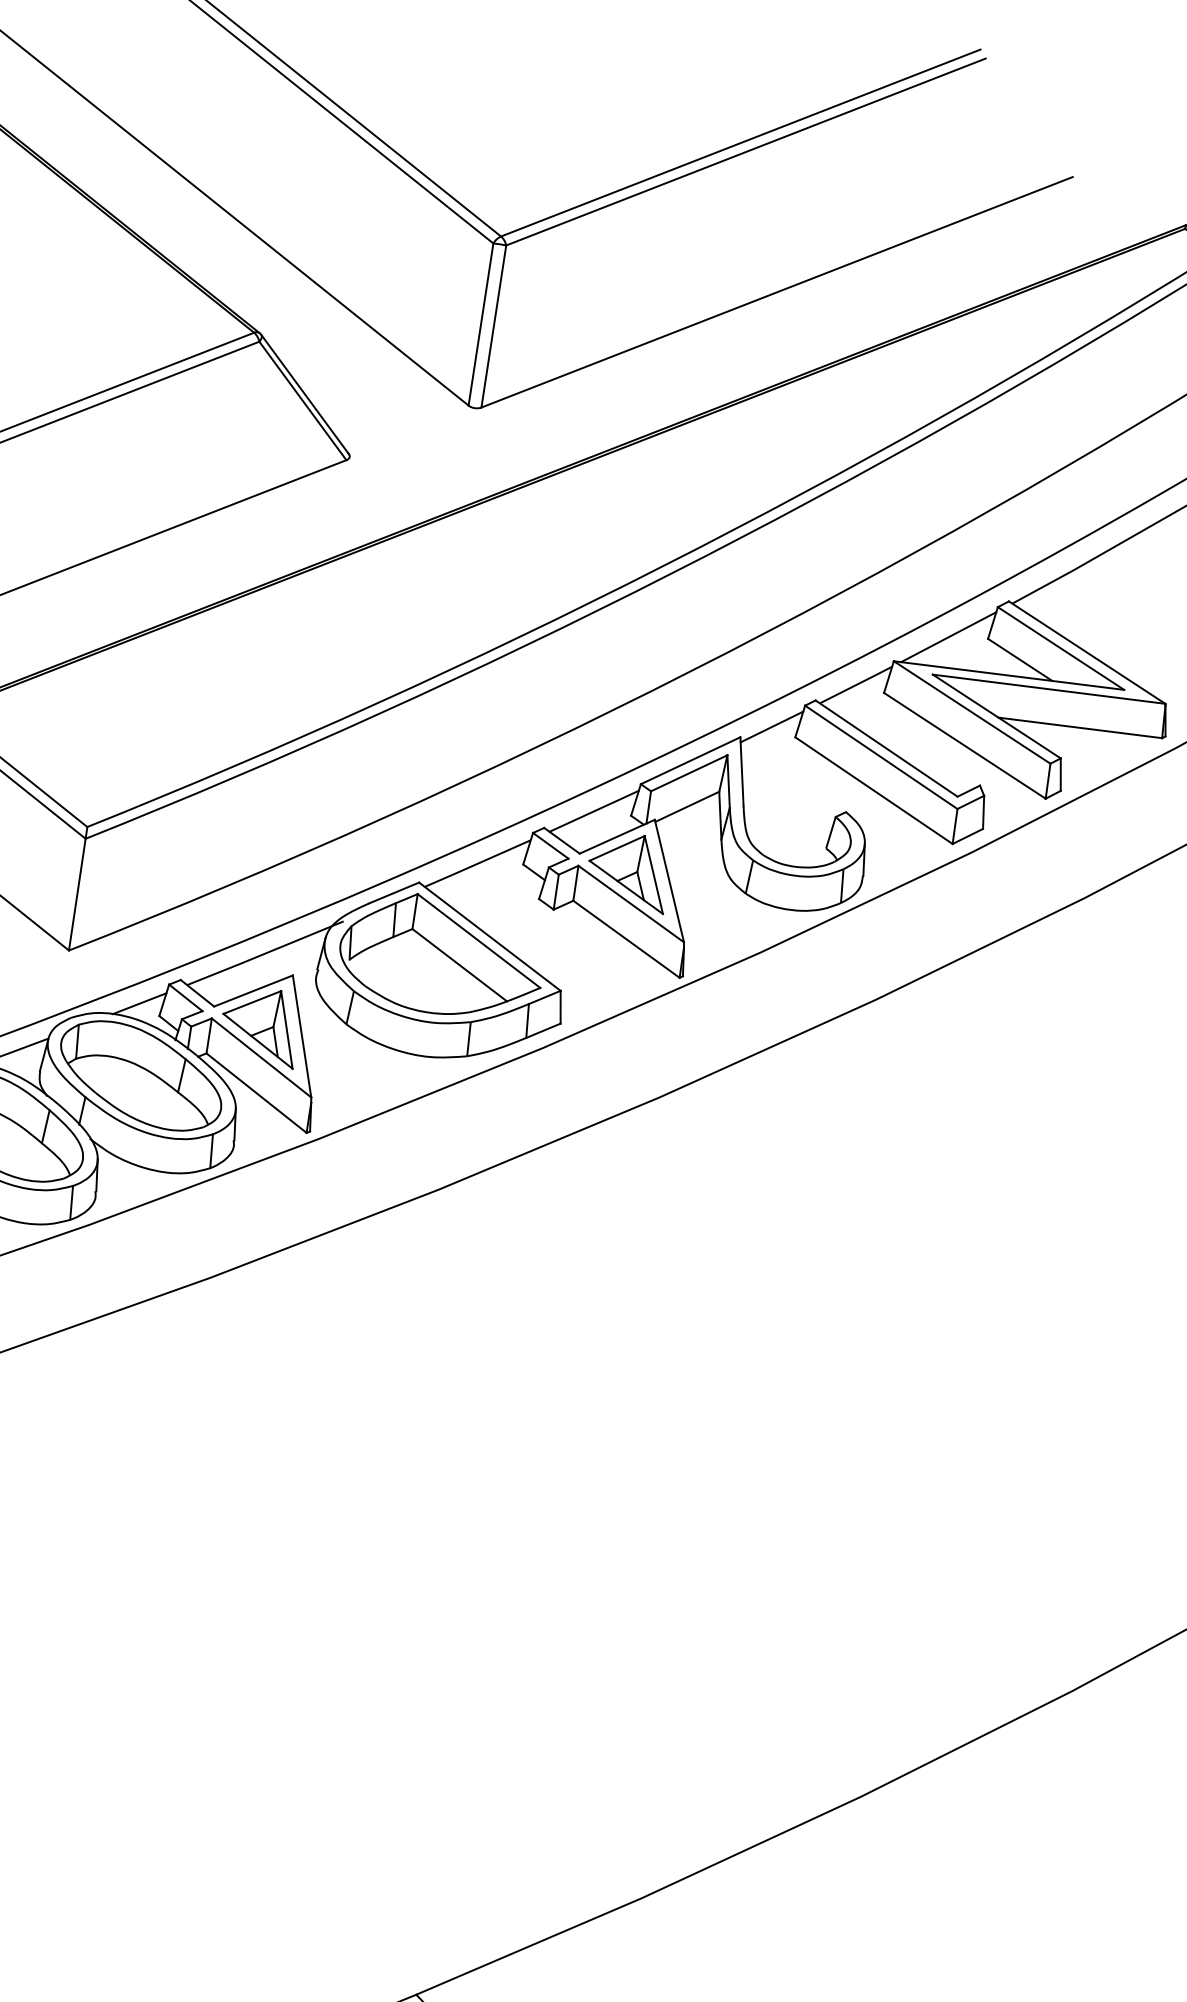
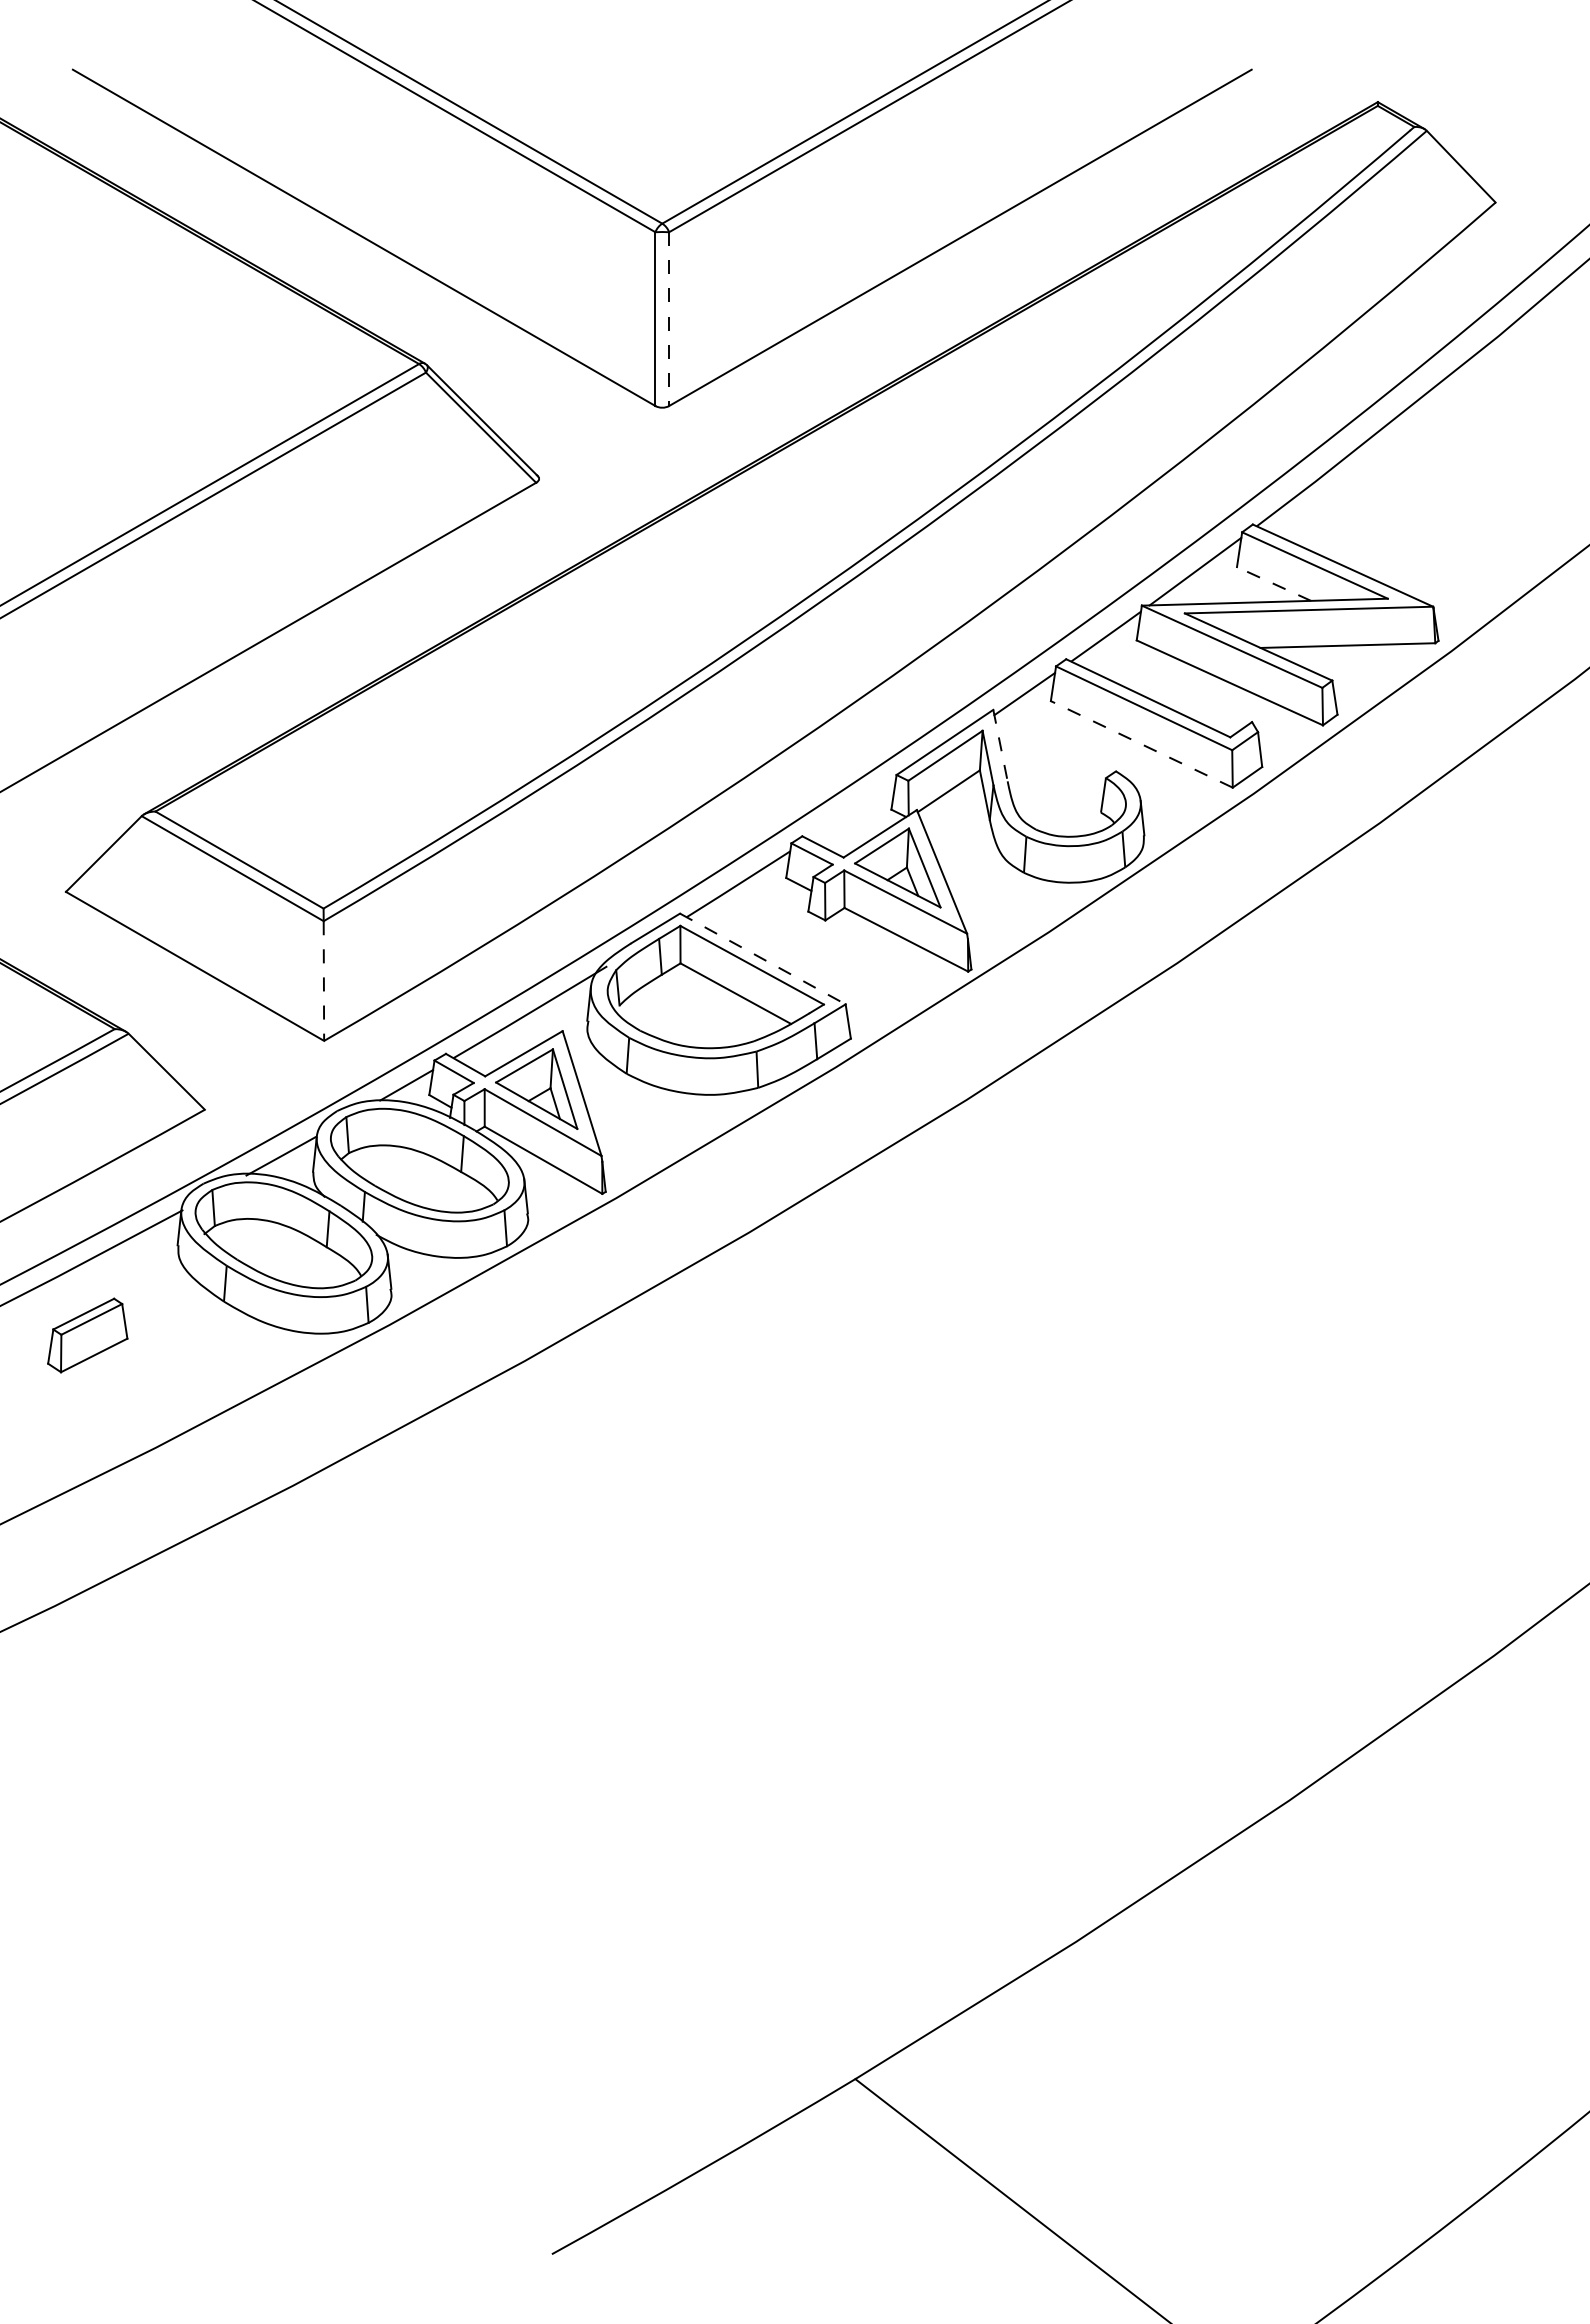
line: (494, 326) -> (669, 319), solid -> dashed
line: (1020, 660) -> (1274, 584), solid -> dashed
line: (741, 772) -> (1000, 746), solid -> dashed
line: (873, 790) -> (1141, 744), solid -> dashed
line: (593, 810) -> (851, 810), removed
line: (76, 895) -> (323, 981), solid -> dashed
line: (490, 937) -> (763, 959), solid -> dashed

